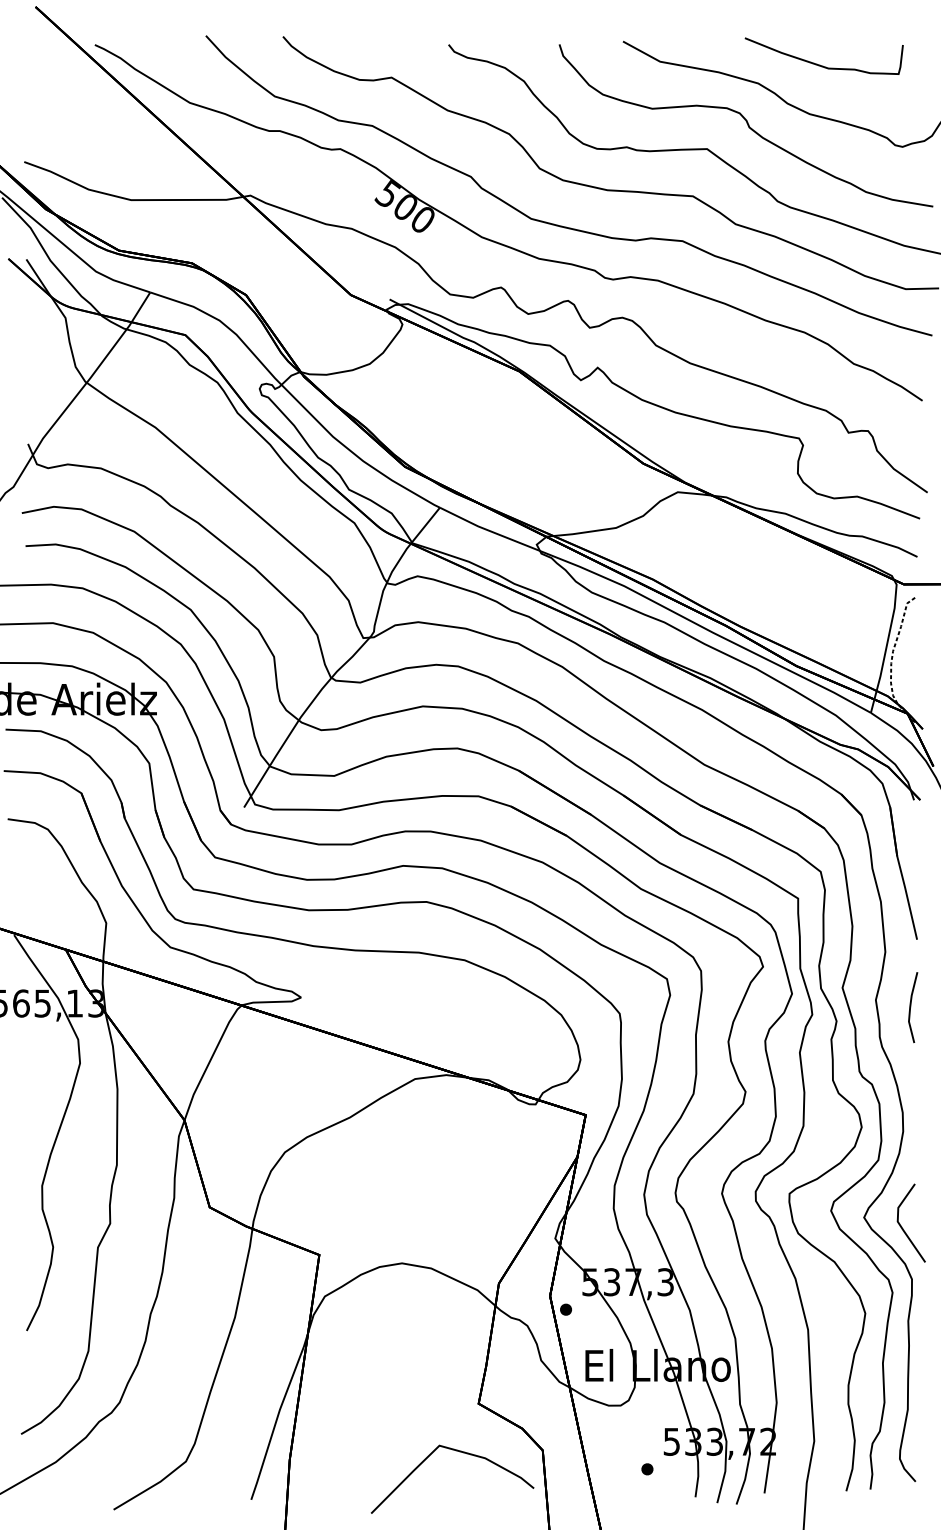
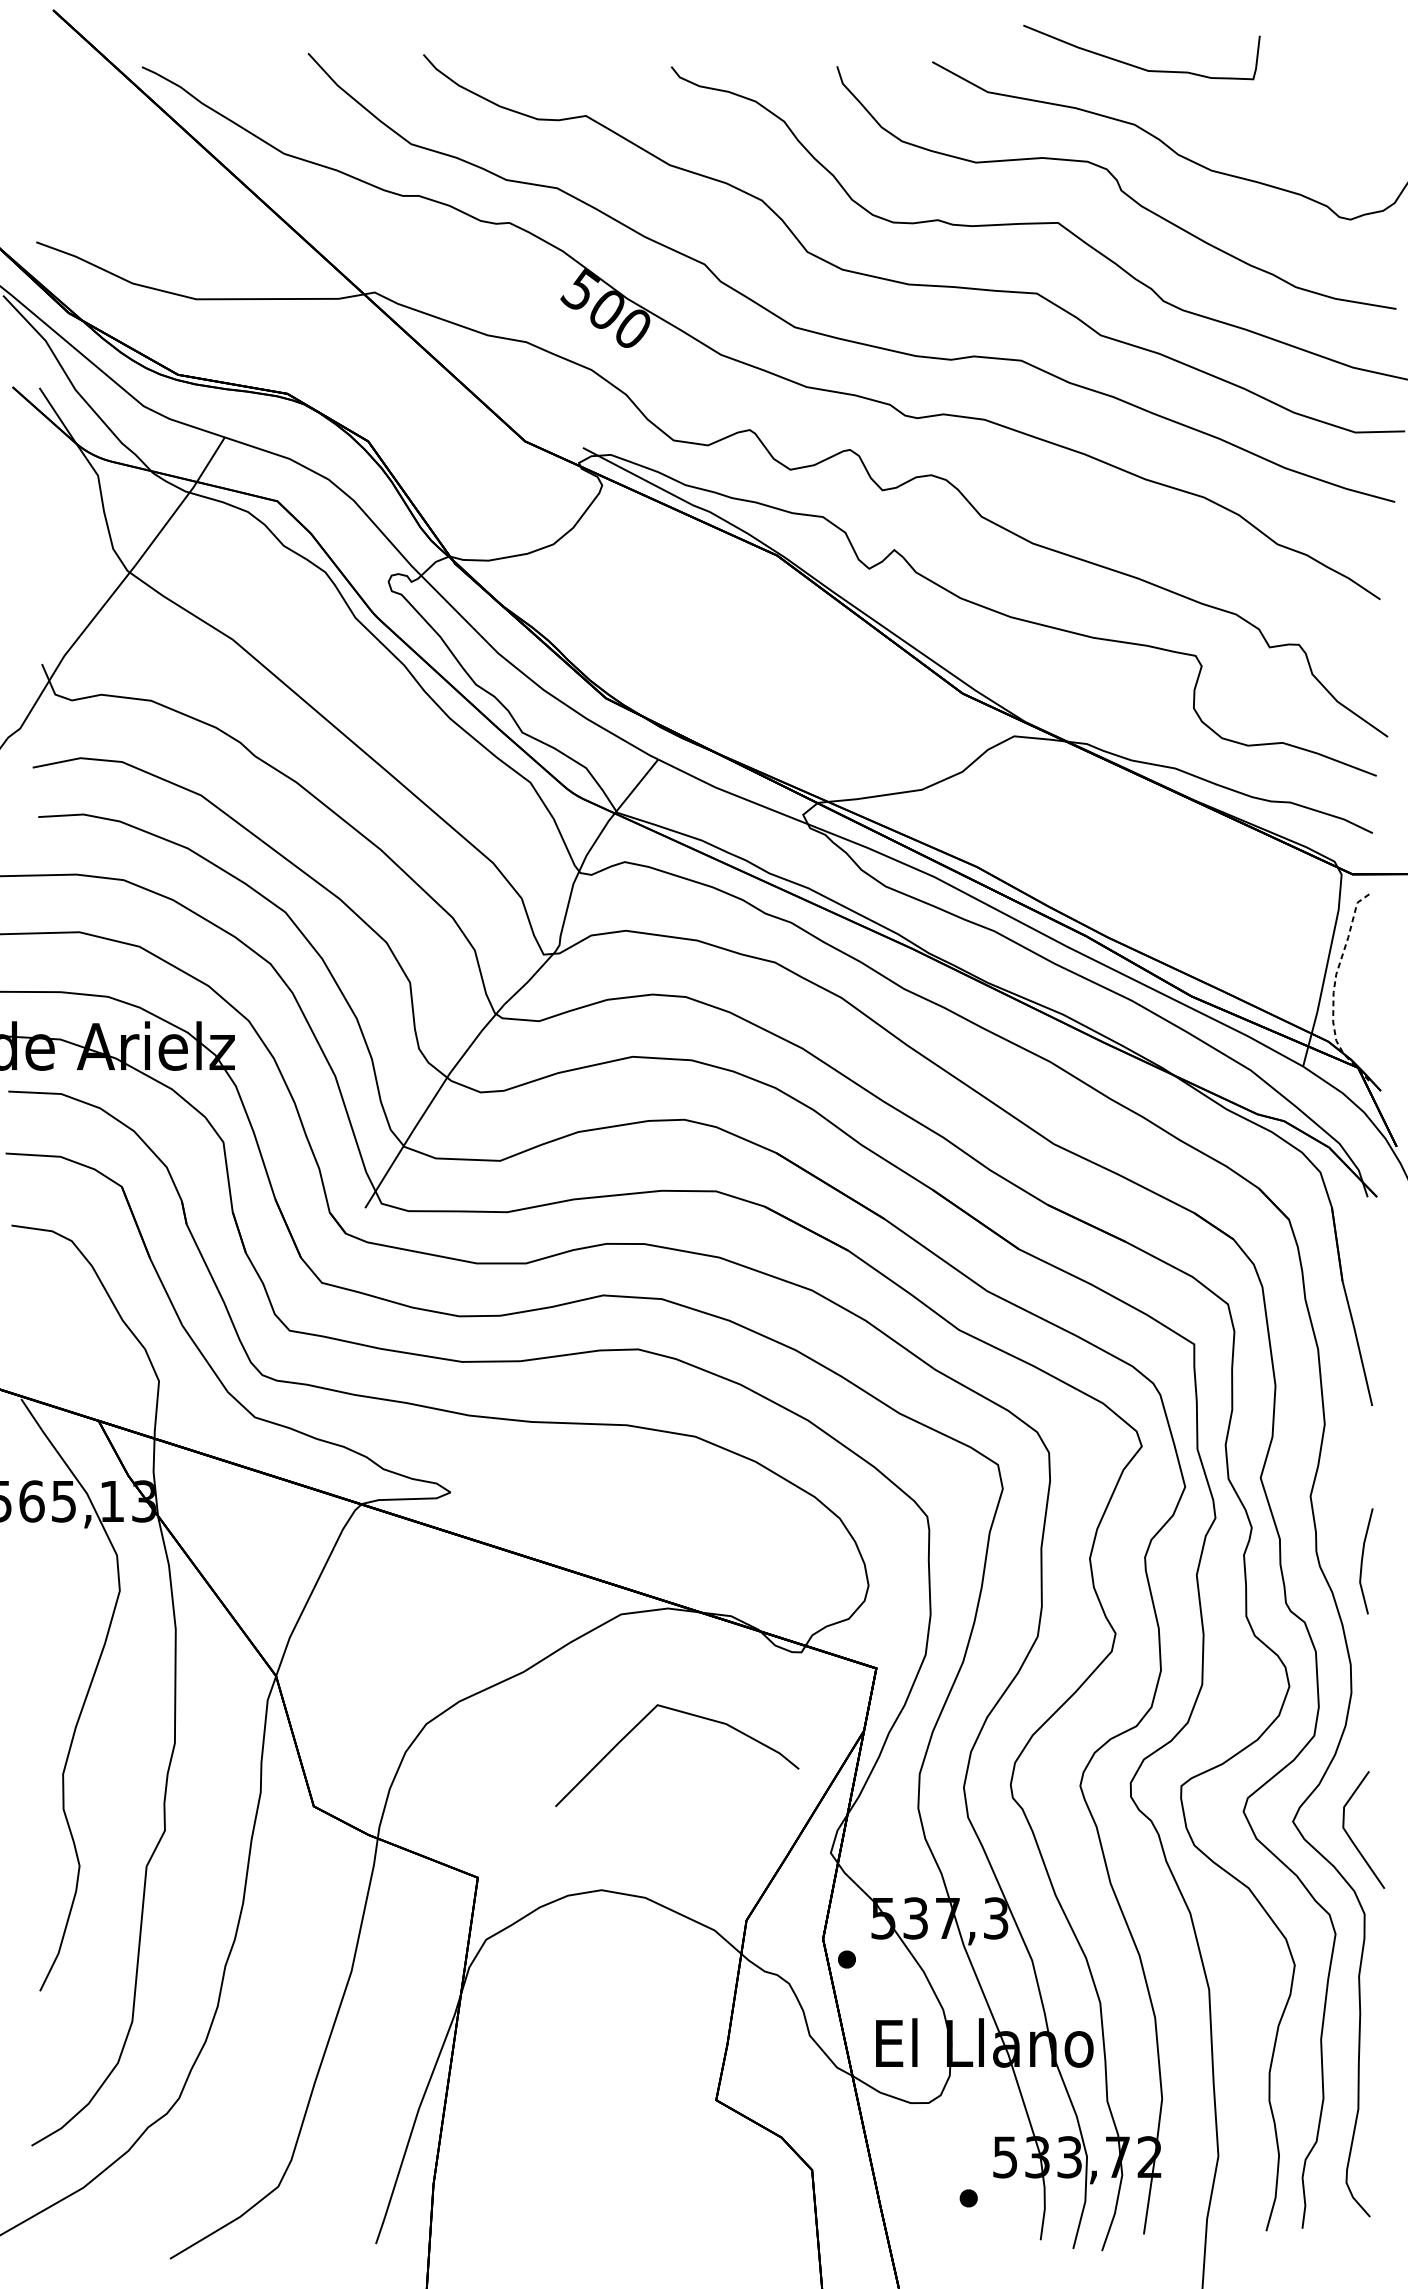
curve: (820, 64) -> (1136, 64), moved
line: (911, 1007) -> (1363, 1561), moved
curve: (459, 1452) -> (687, 1715), moved

